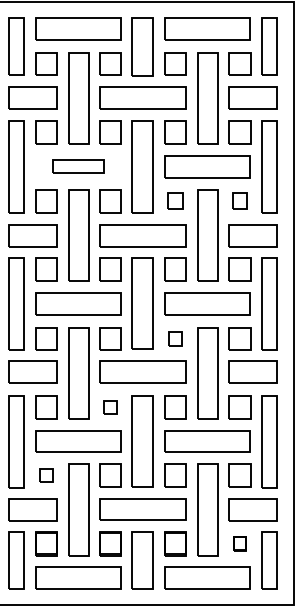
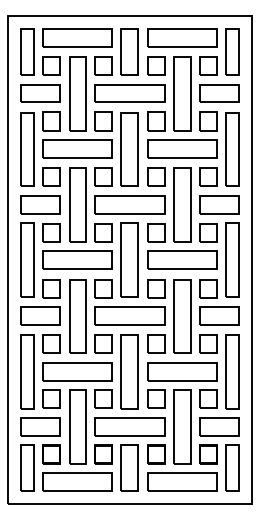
part: (78, 165) -> (77, 148), size x1.67
part: (175, 200) -> (156, 176), size x1.43
part: (240, 200) -> (208, 176), size x1.43
part: (175, 338) -> (156, 288), size x1.67
part: (110, 406) -> (103, 343), size x1.67
part: (46, 474) -> (51, 398), size x1.67
part: (240, 543) -> (208, 454), size x1.67

